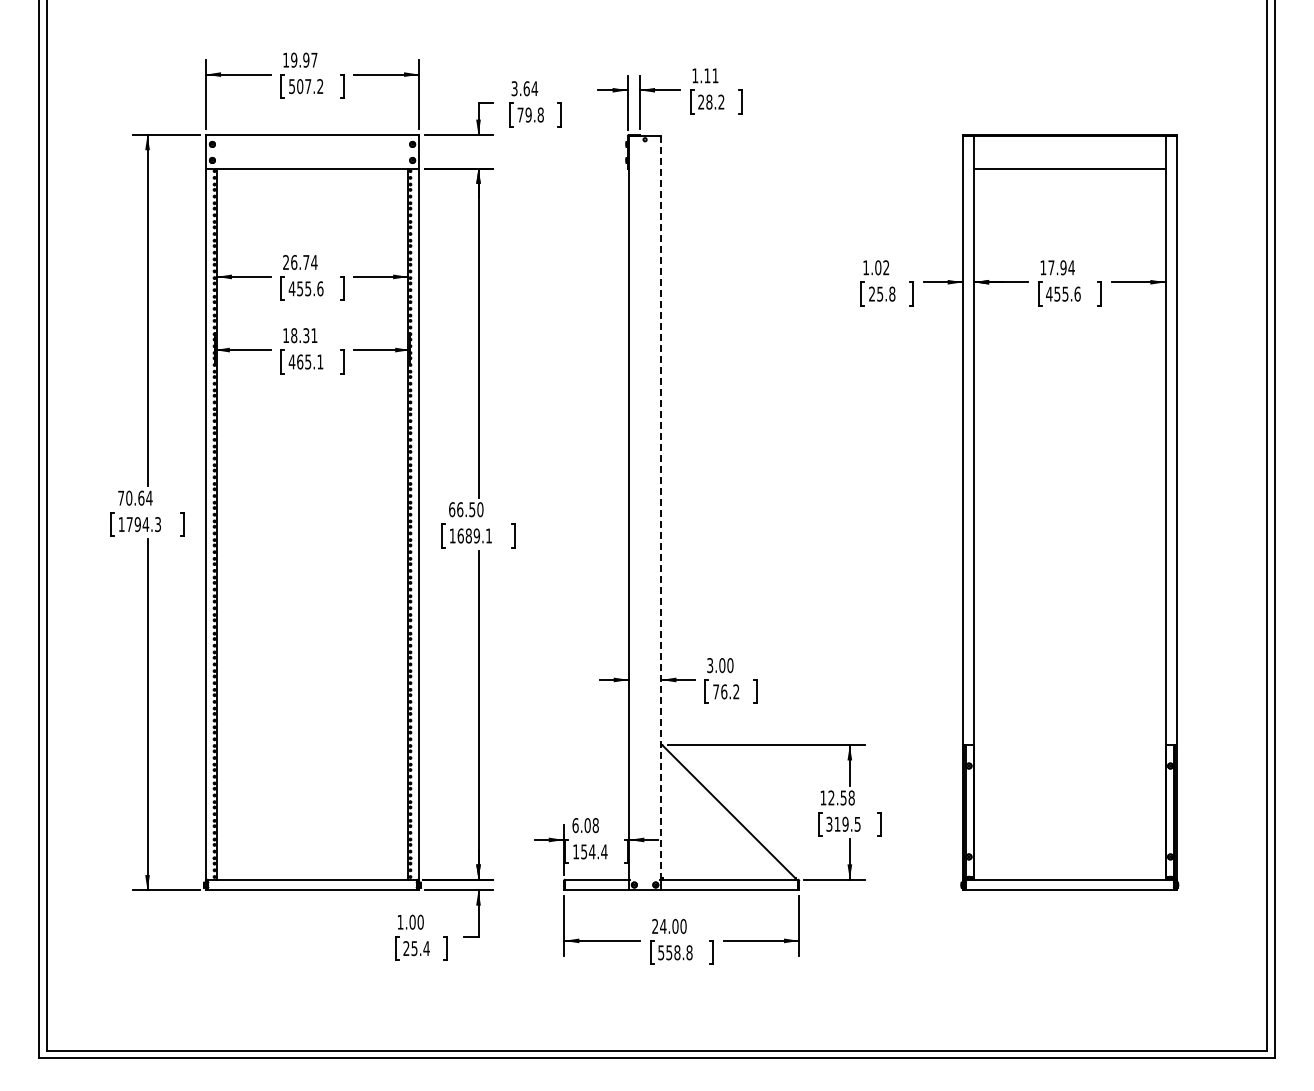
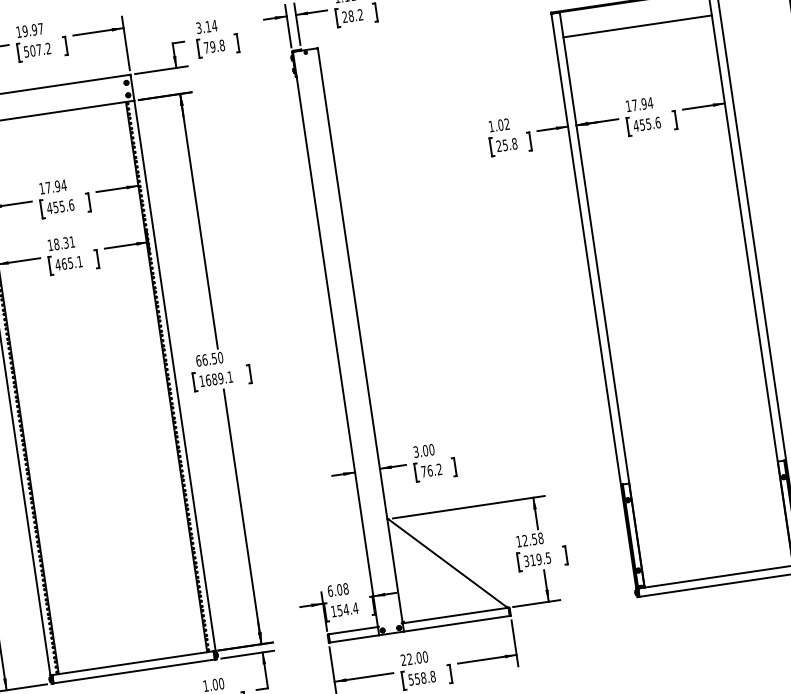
text: (526, 88) -> (208, 26), 3.64 -> 3.14
text: (296, 262) -> (50, 187), 26.74 -> 17.94
line: (661, 508) -> (360, 336), dashed -> solid
text: (663, 926) -> (409, 659), 24.00 -> 22.00

